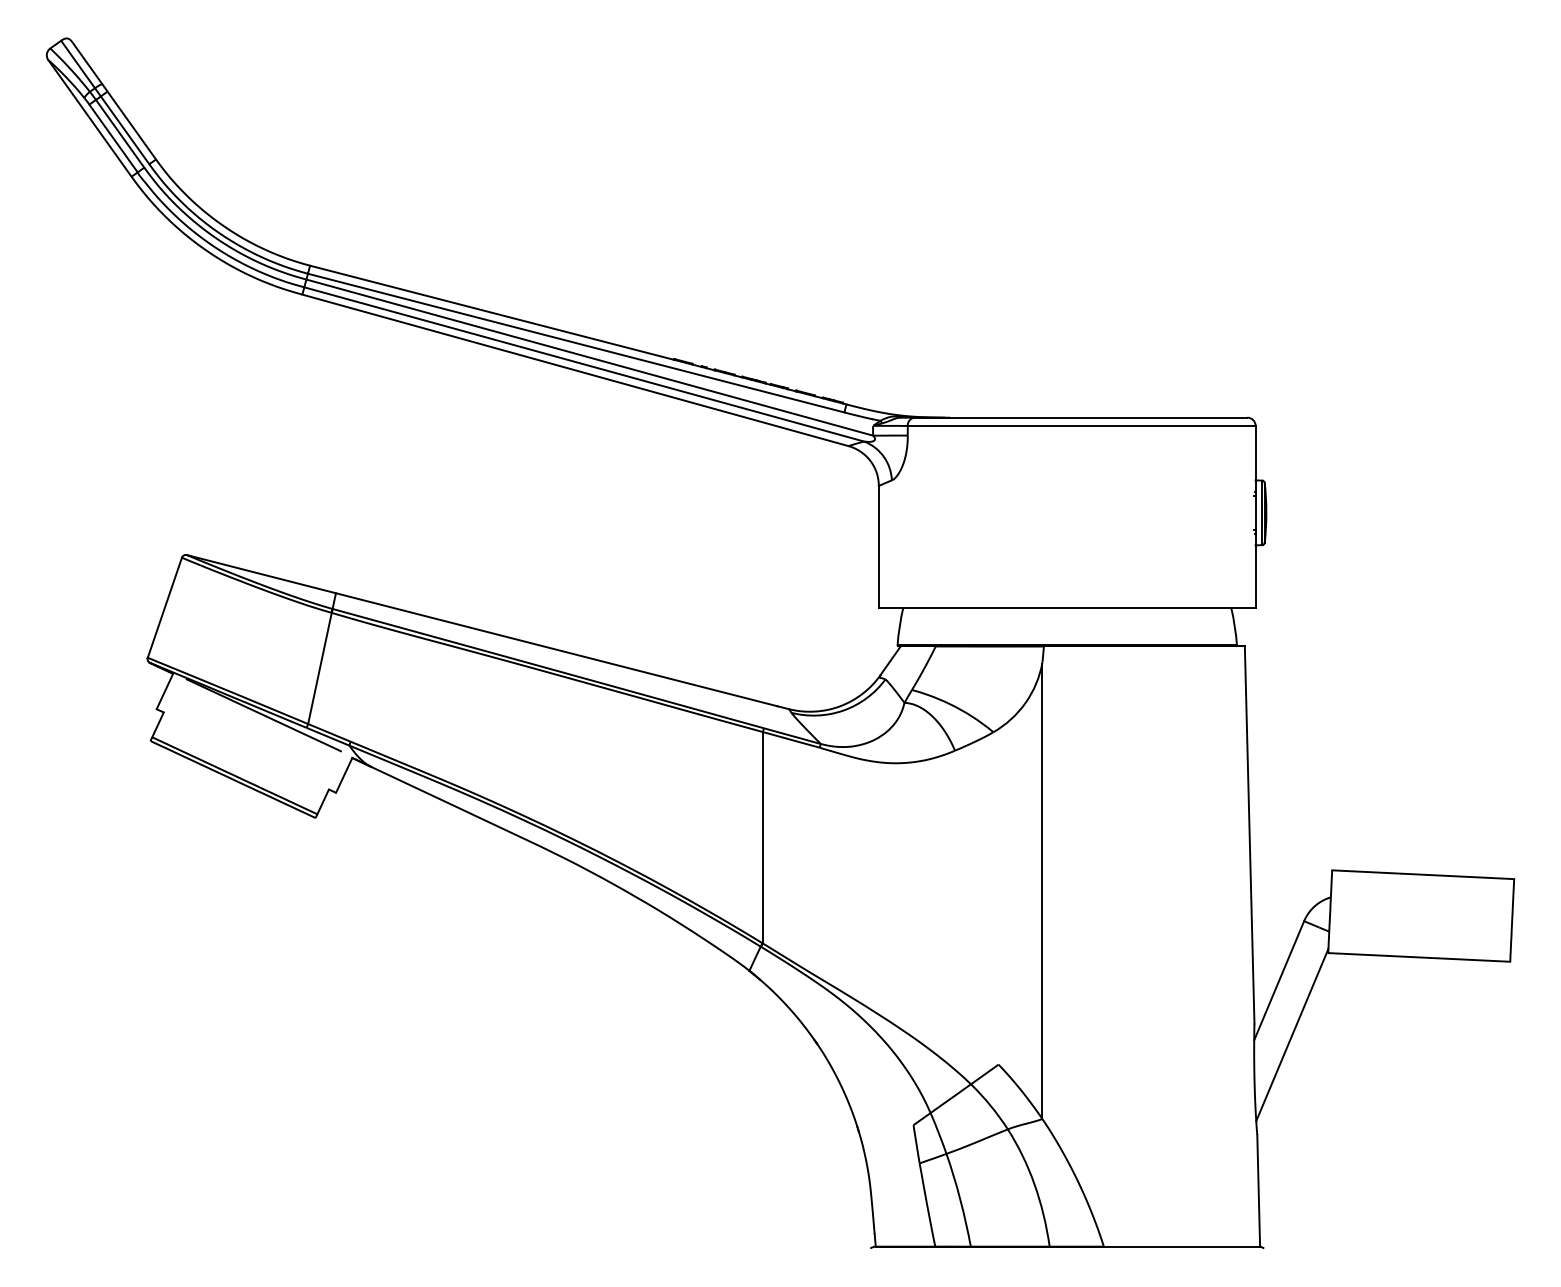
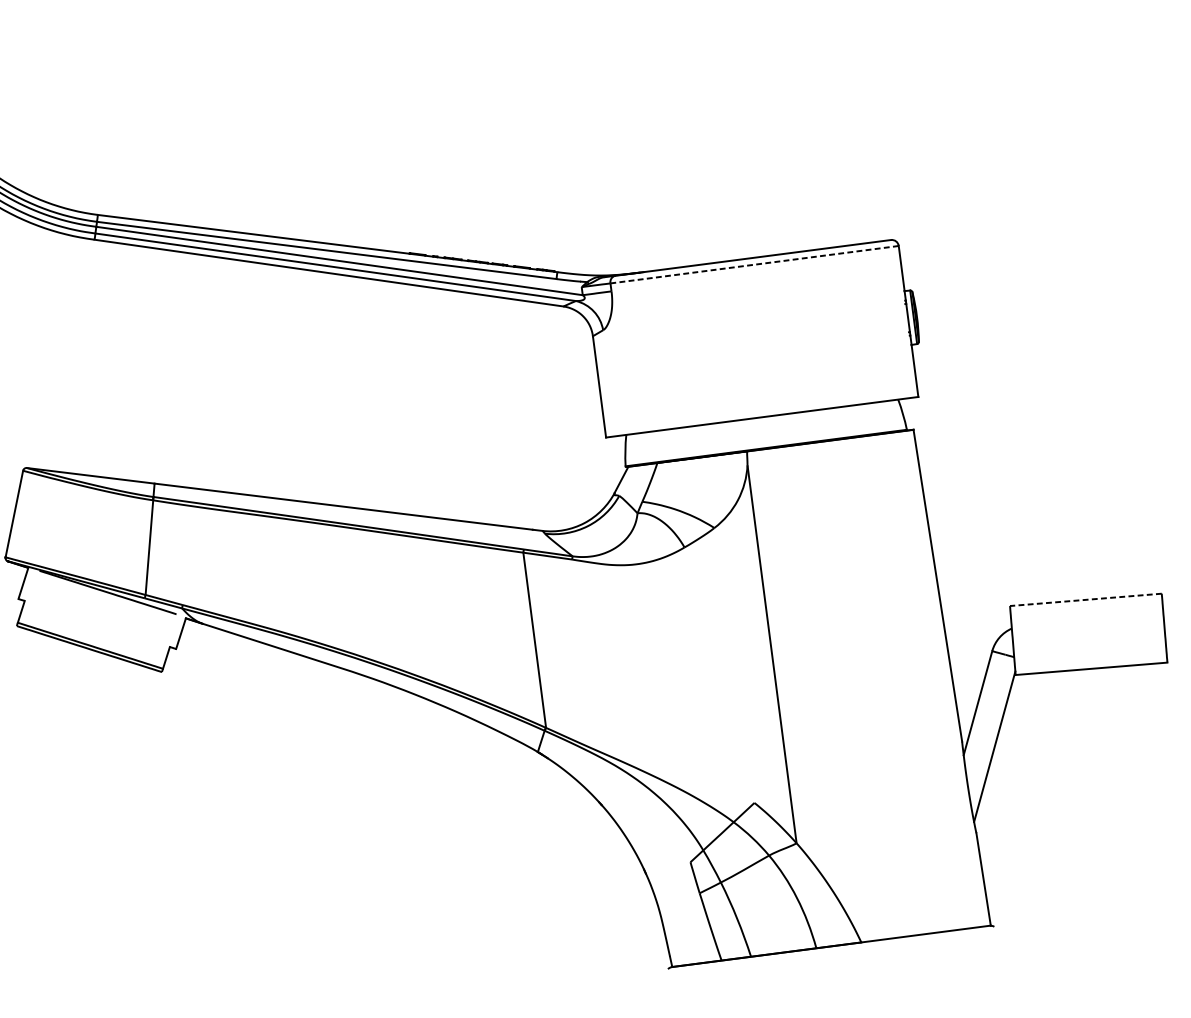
line: (1081, 425) -> (754, 264), solid -> dashed
line: (1422, 874) -> (1085, 599), solid -> dashed

